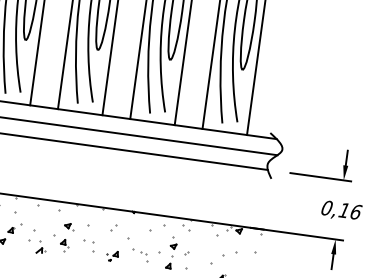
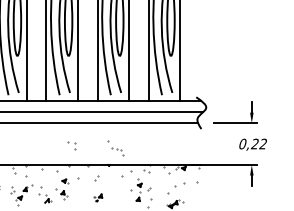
text: (350, 210) -> (259, 143), 0,16 -> 0,22
part: (88, 245) -> (71, 145), moved
part: (137, 250) -> (115, 148), moved

